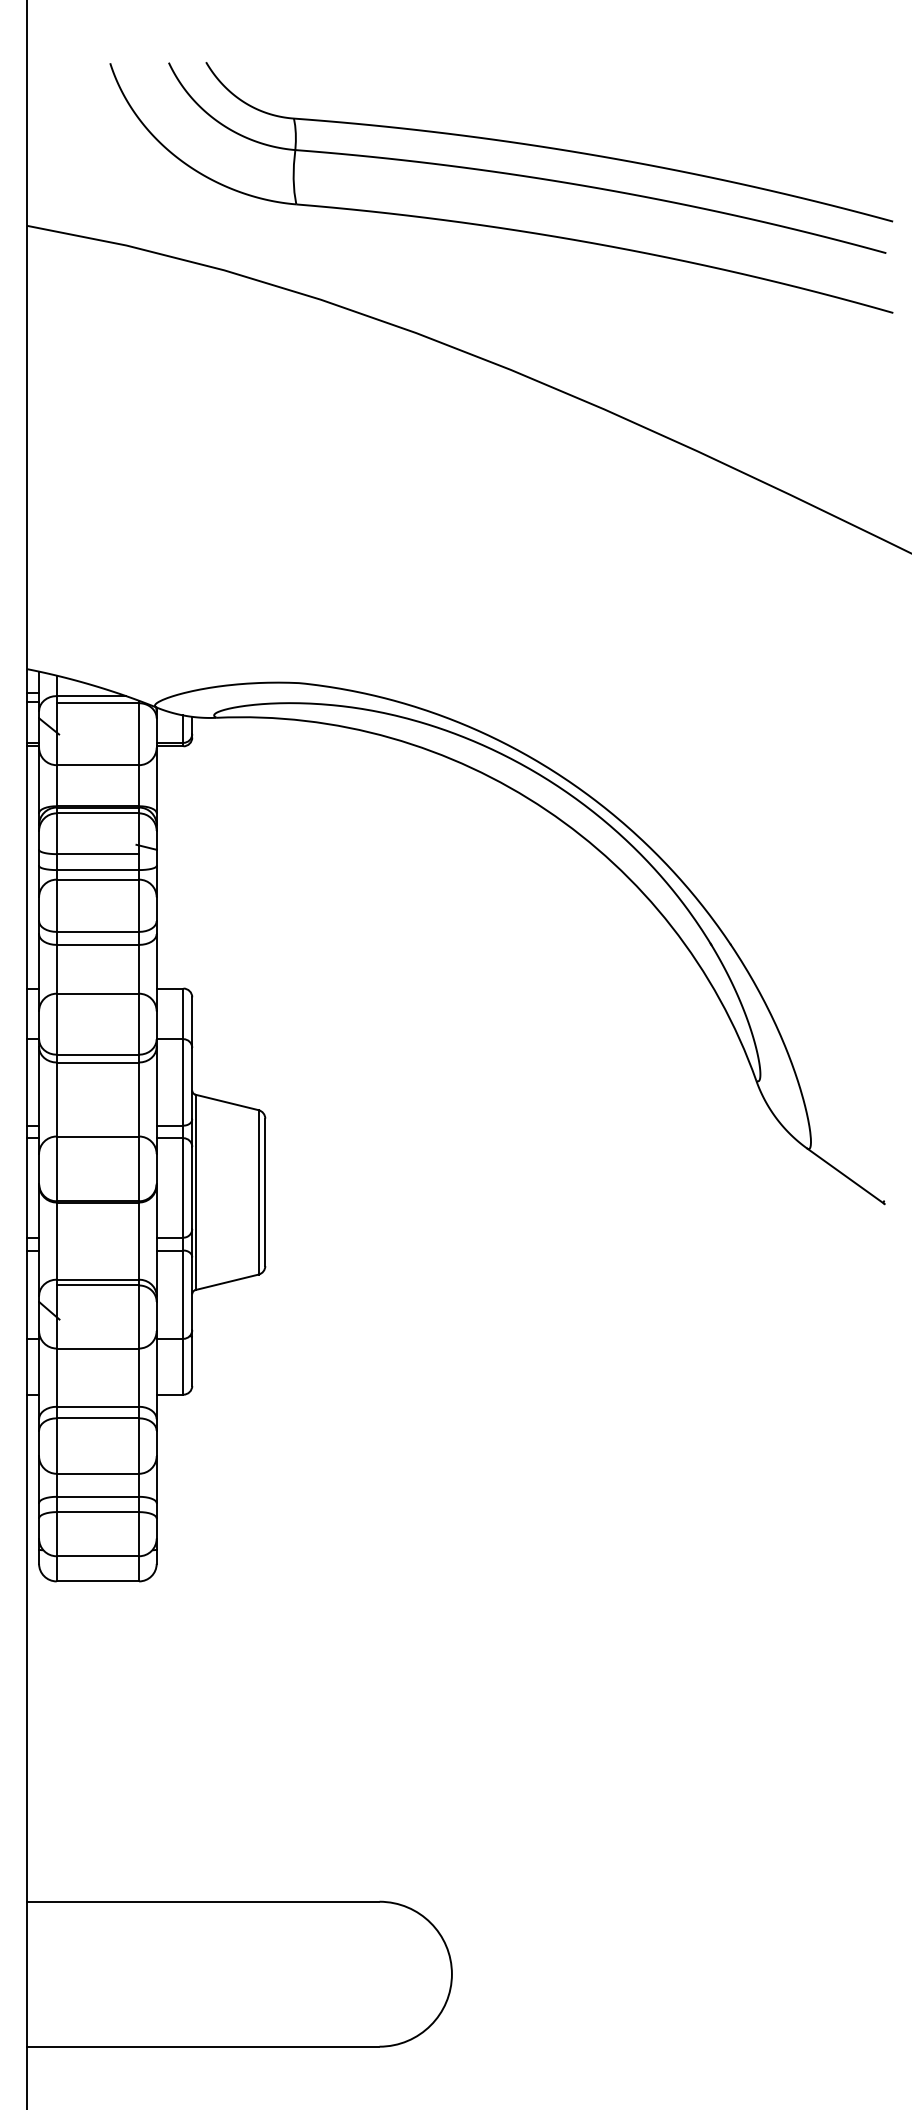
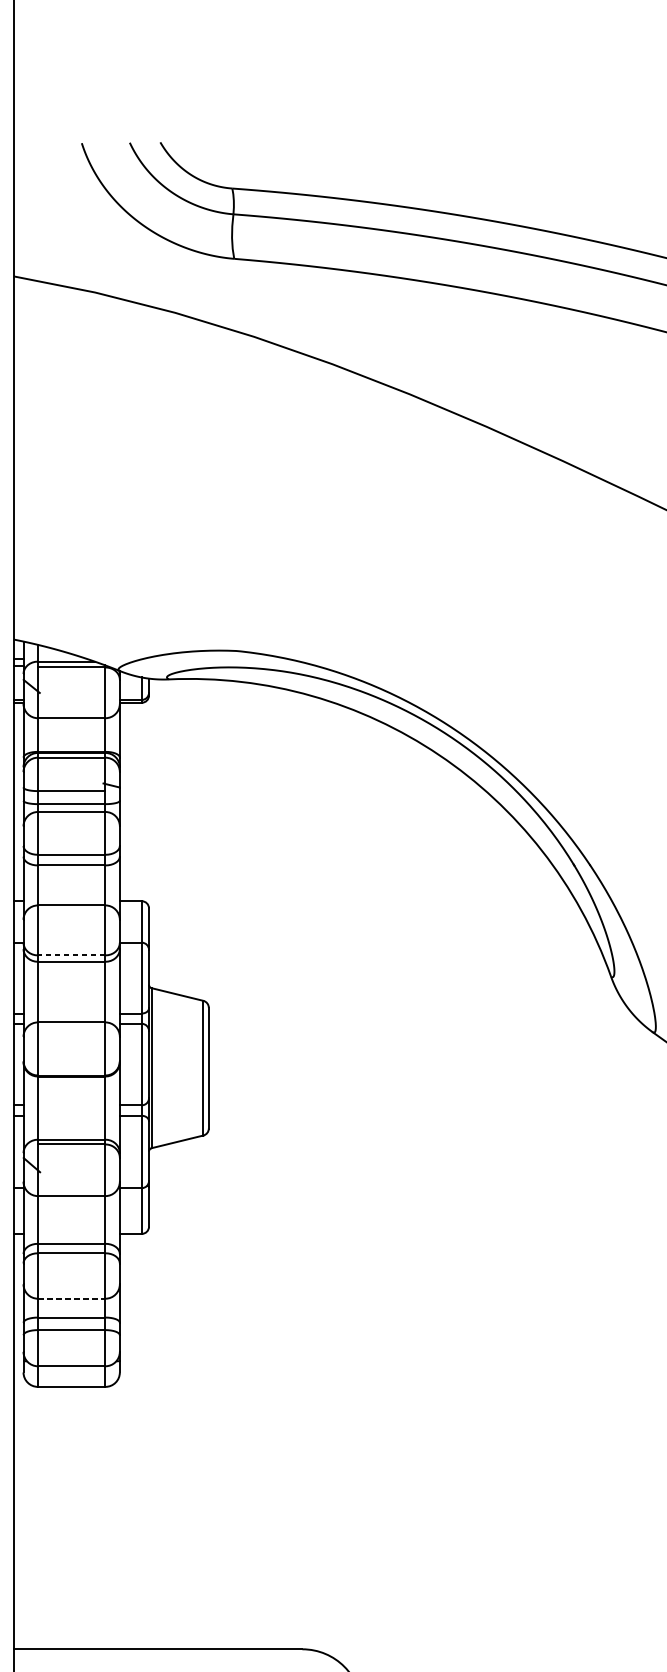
line: (97, 1054) -> (71, 955), solid -> dashed
line: (98, 1473) -> (72, 1298), solid -> dashed

